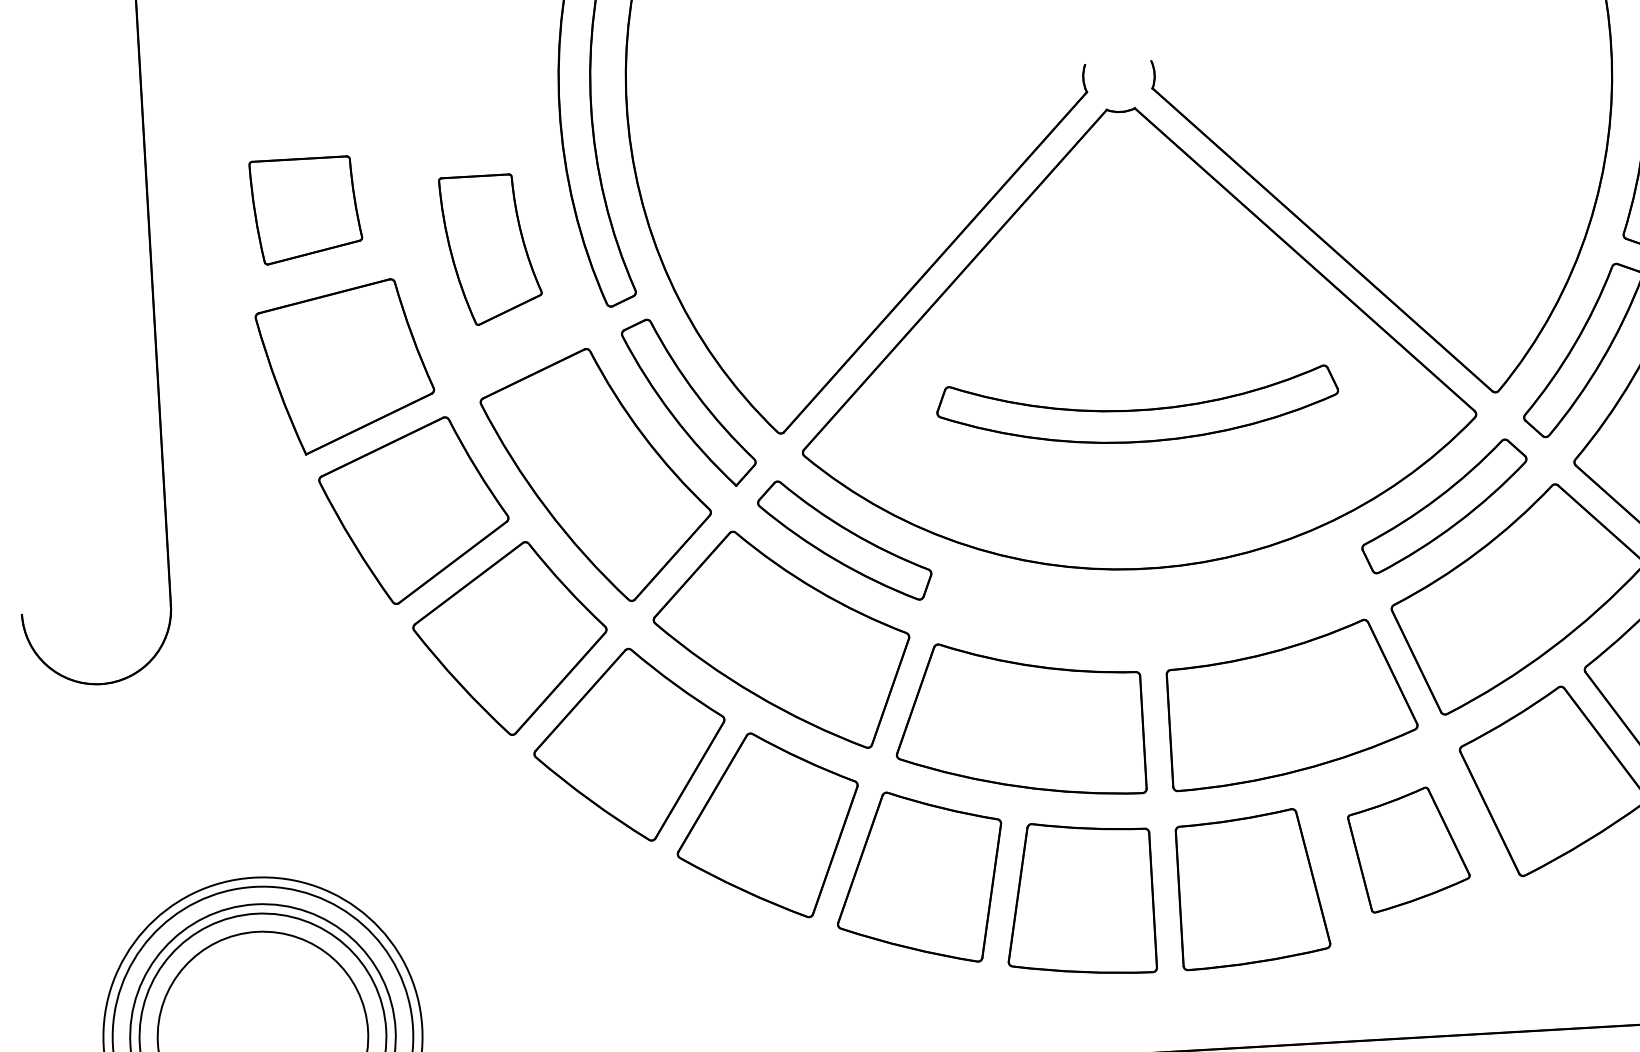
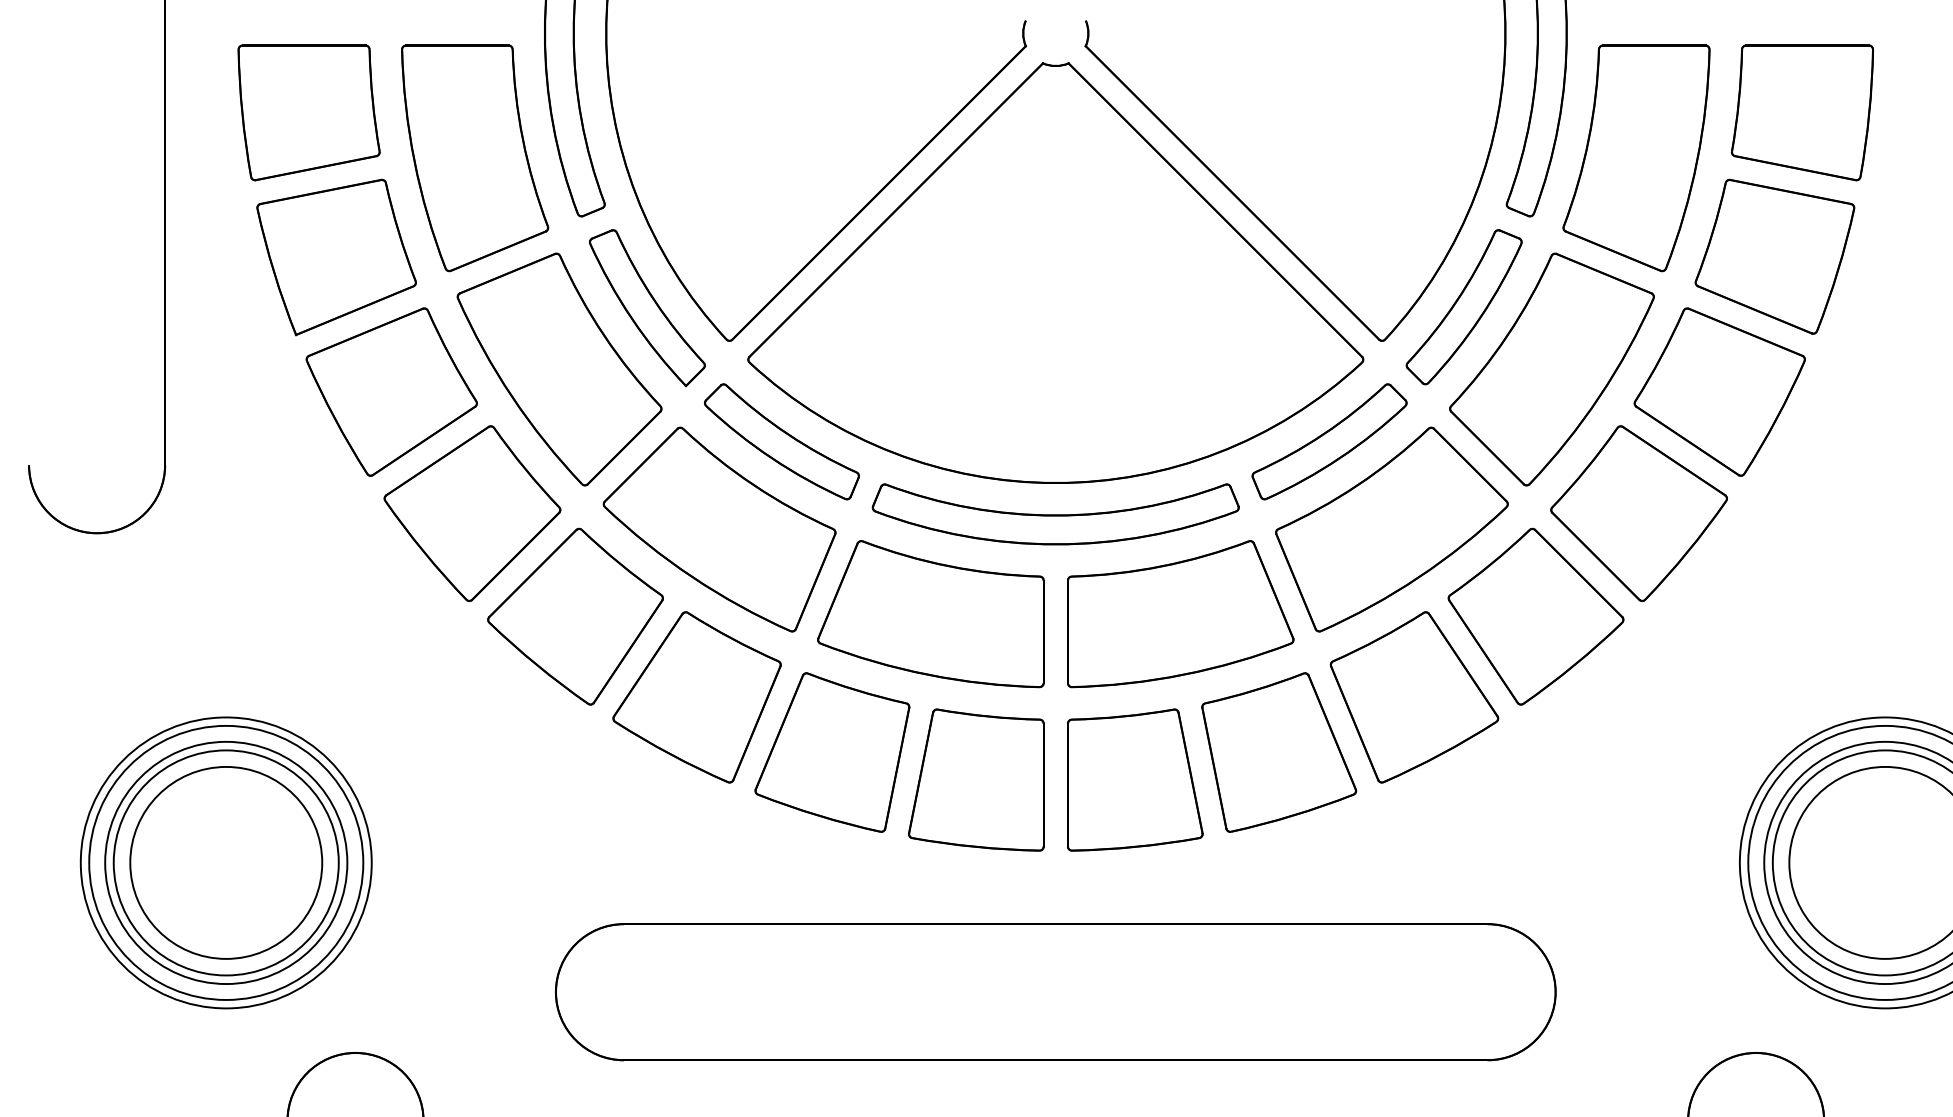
part: (305, 210) -> (308, 112), size x1.43
part: (491, 249) -> (475, 158), size x1.67
part: (1137, 409) -> (1055, 514), moved
part: (1409, 849) -> (1279, 752), size x1.43

